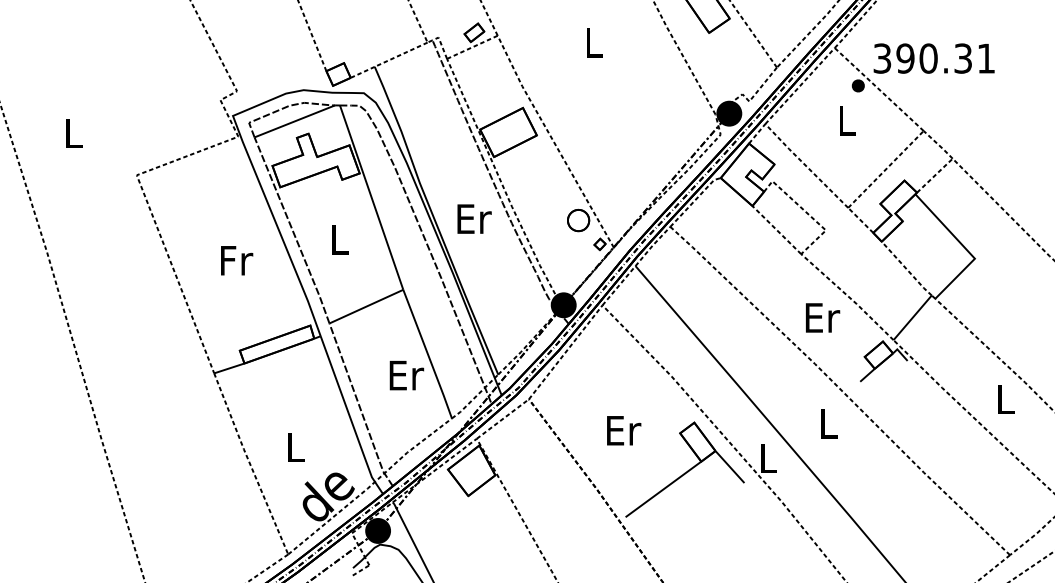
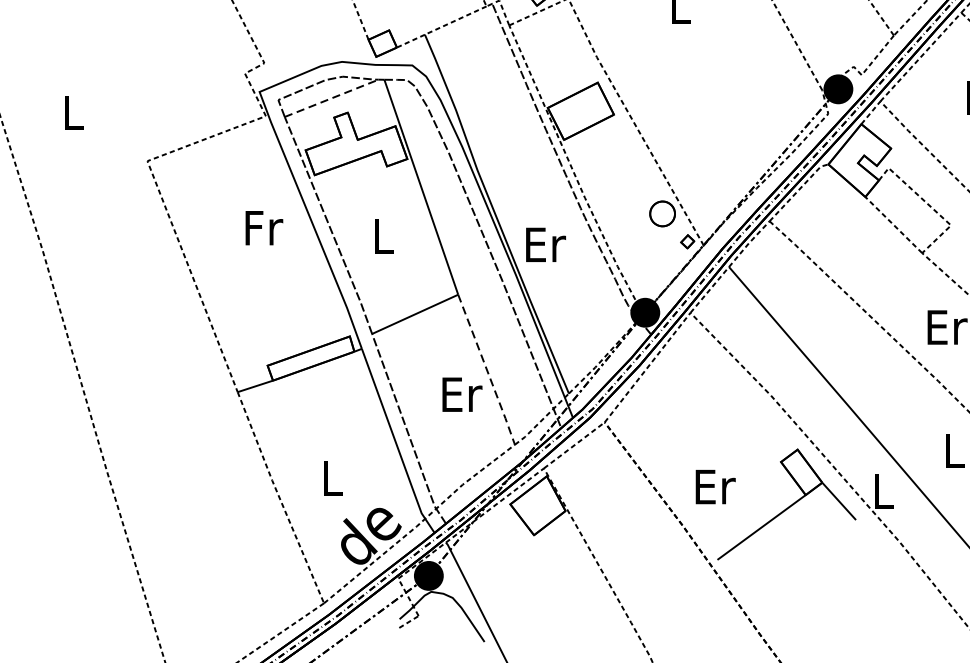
line: (295, 121) -> (332, 98), solid -> dashed
text: (474, 218) -> (545, 244), moved
text: (237, 260) -> (264, 227), moved
line: (428, 354) -> (487, 370), solid -> dashed
text: (624, 430) -> (716, 486), moved

